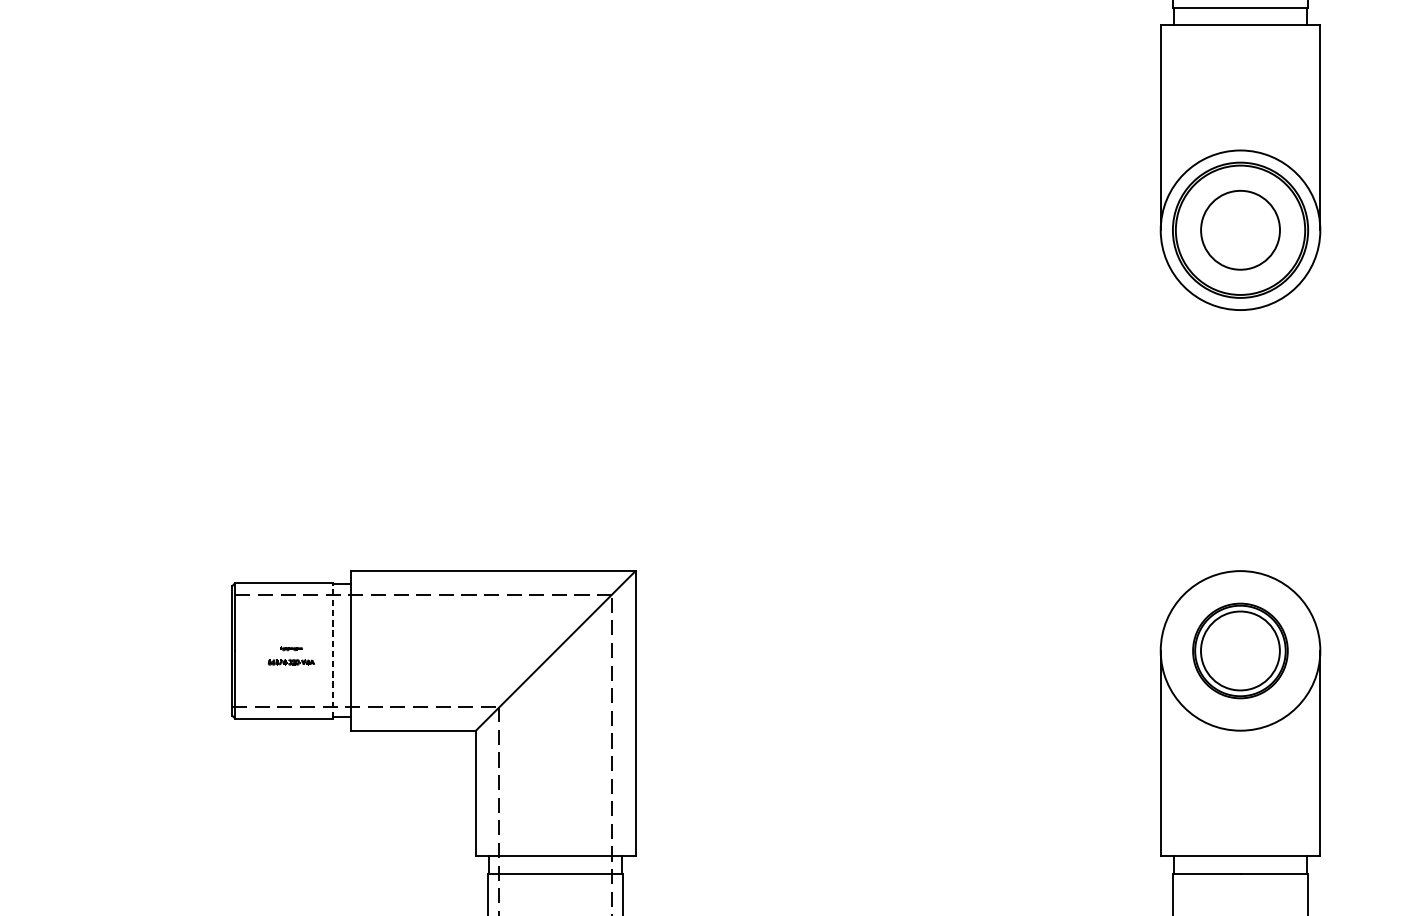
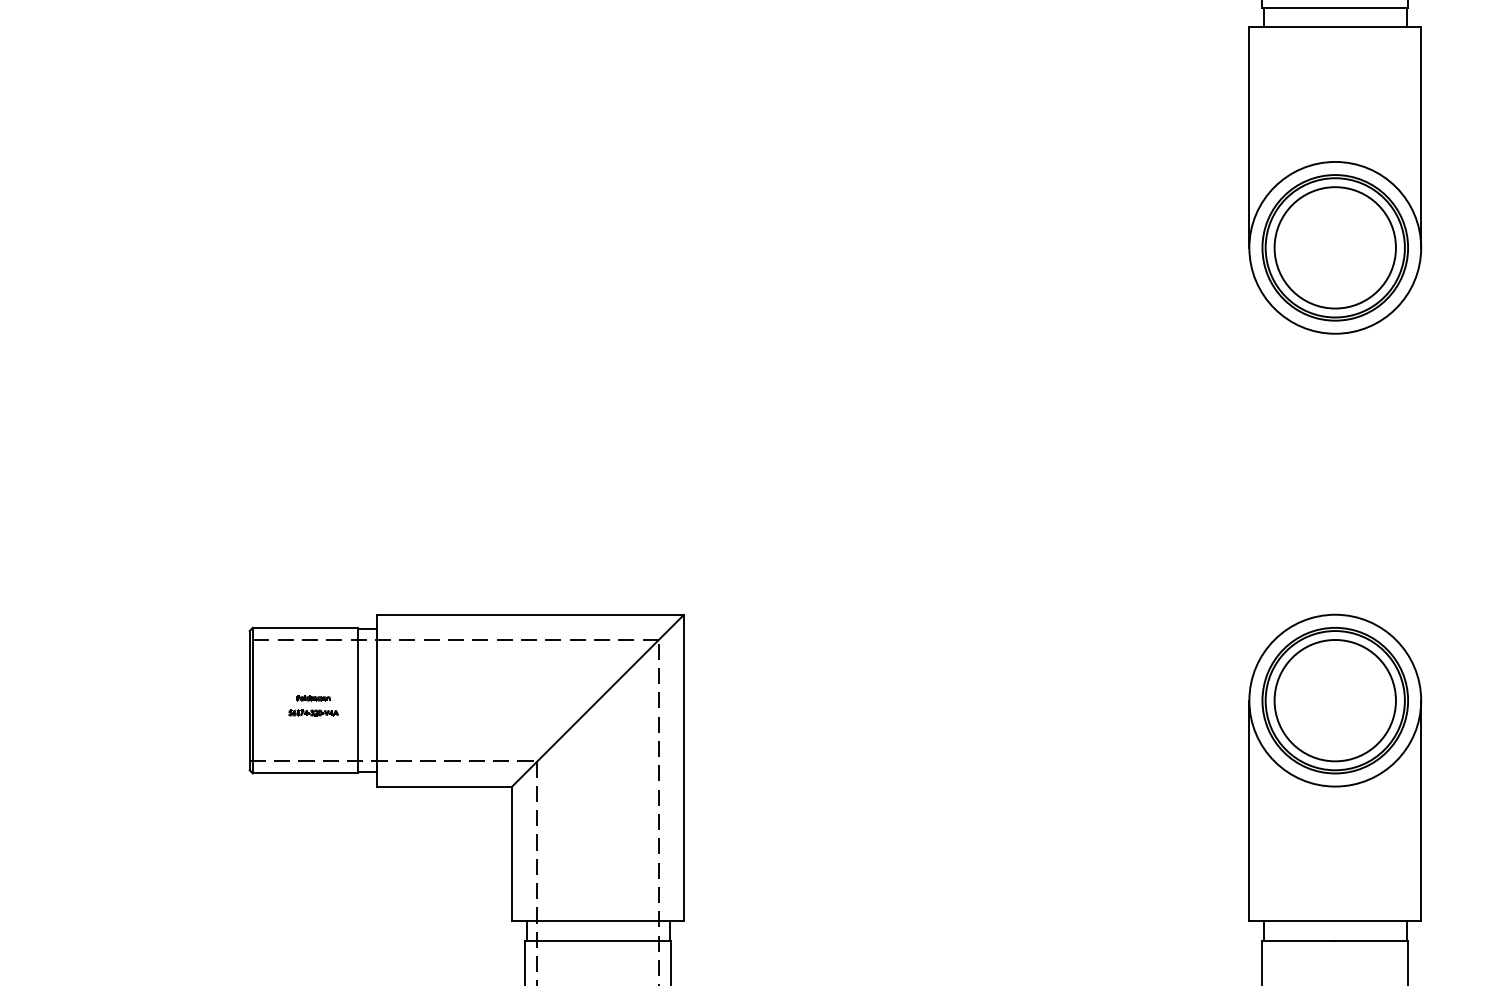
circle: (1239, 229) -> (1334, 247), size x1.43
part: (291, 648) -> (313, 698), size x1.43
line: (333, 650) -> (358, 700), dashed -> solid
part: (1239, 650) -> (1334, 700), size x1.43

